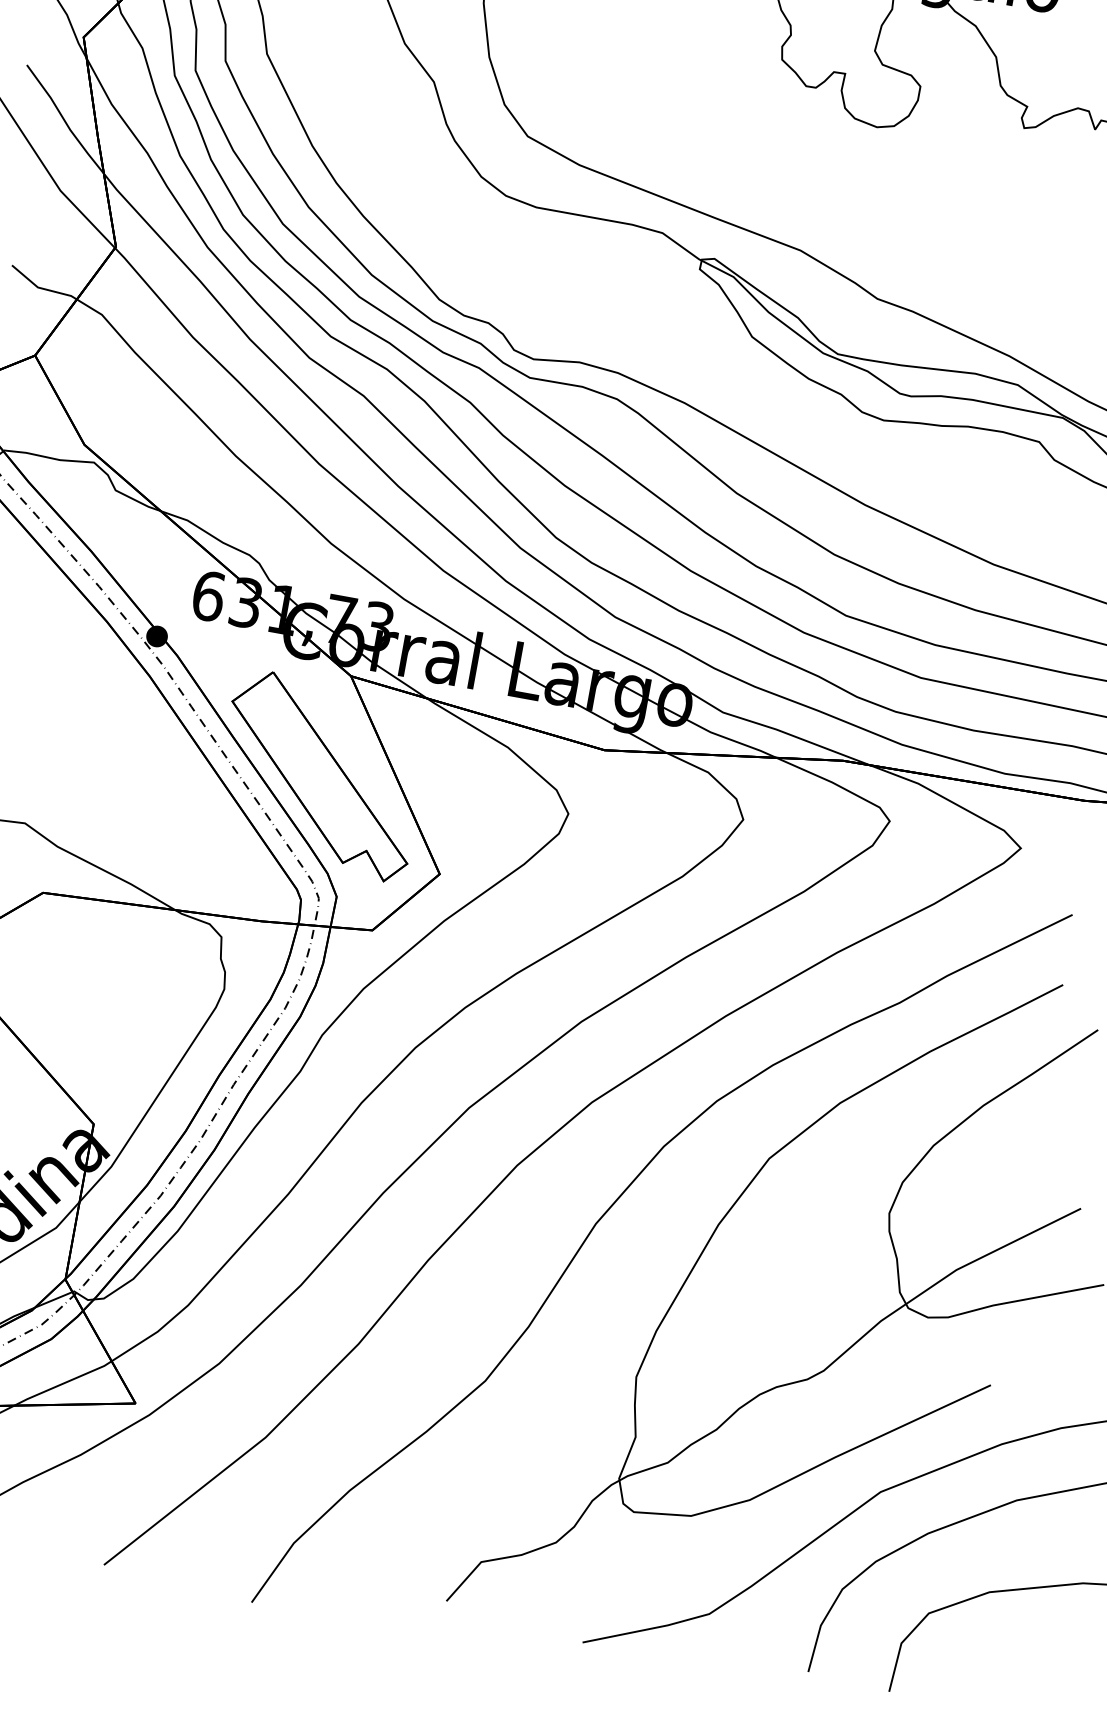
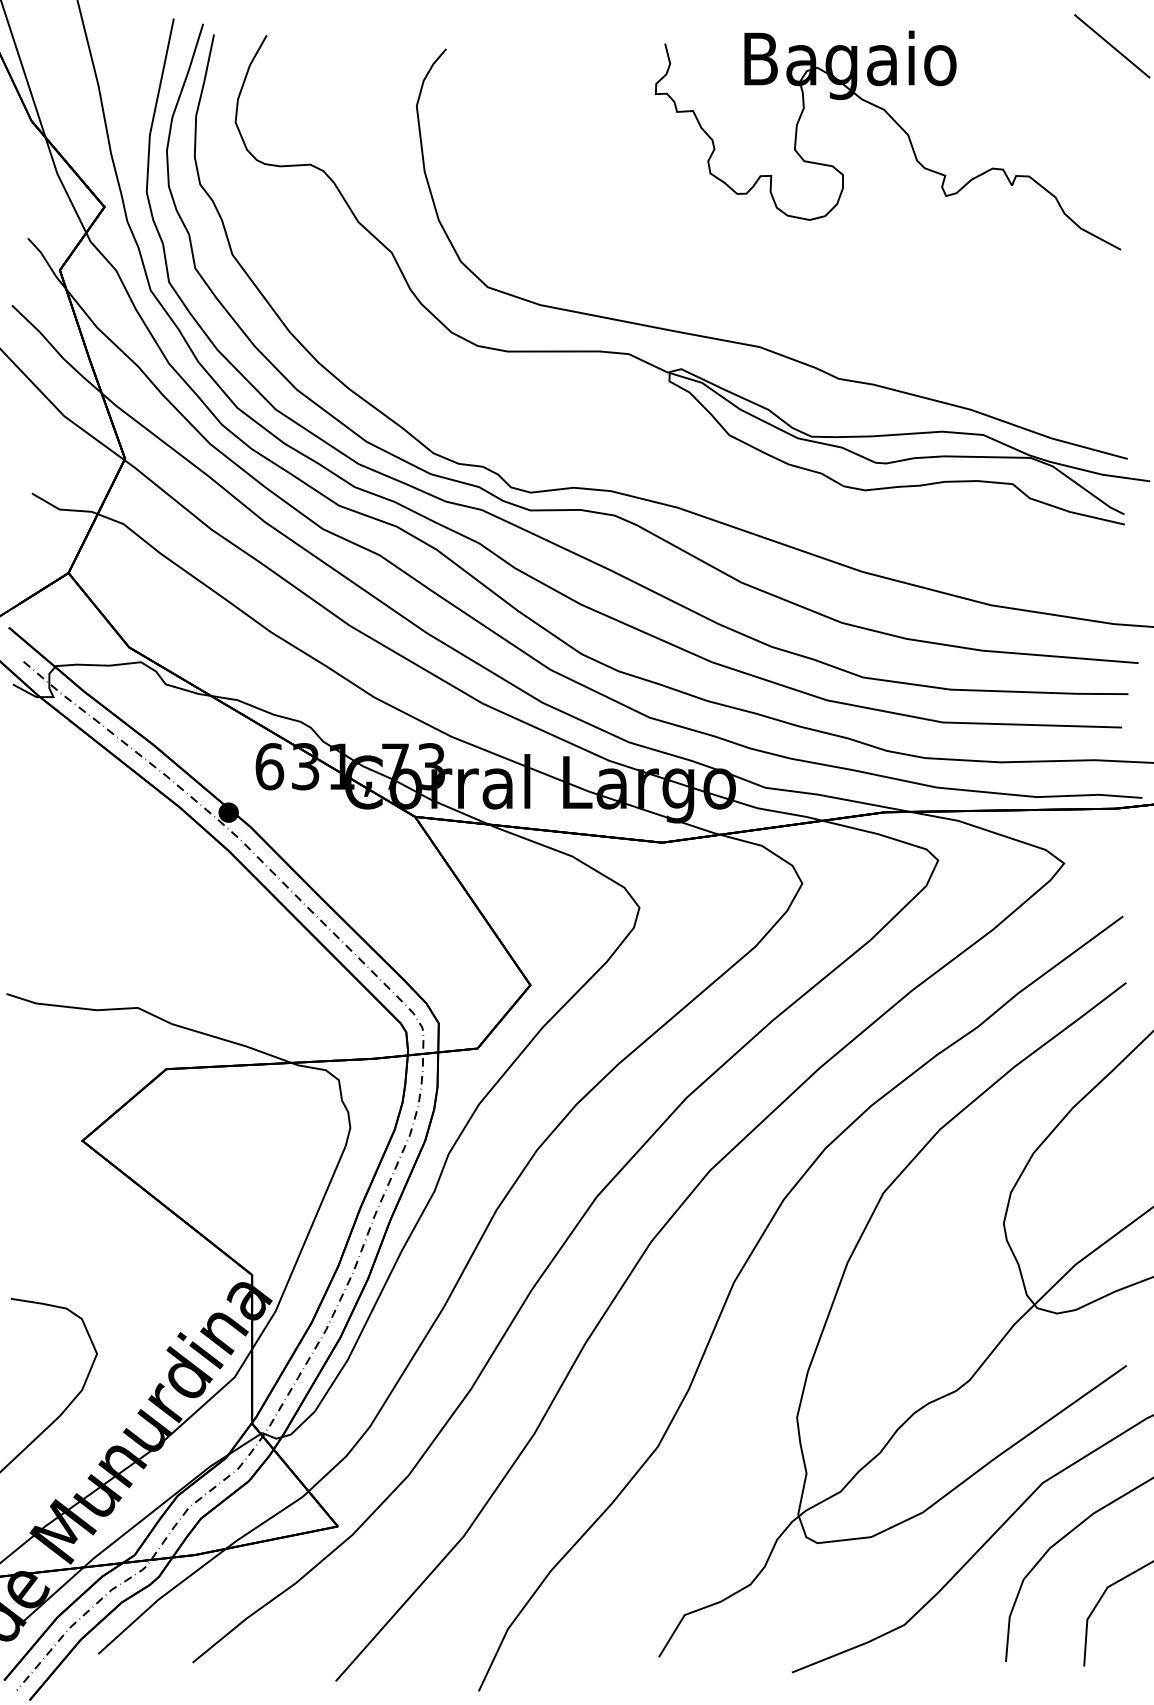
part: (320, 775) -> (403, 913), removed

